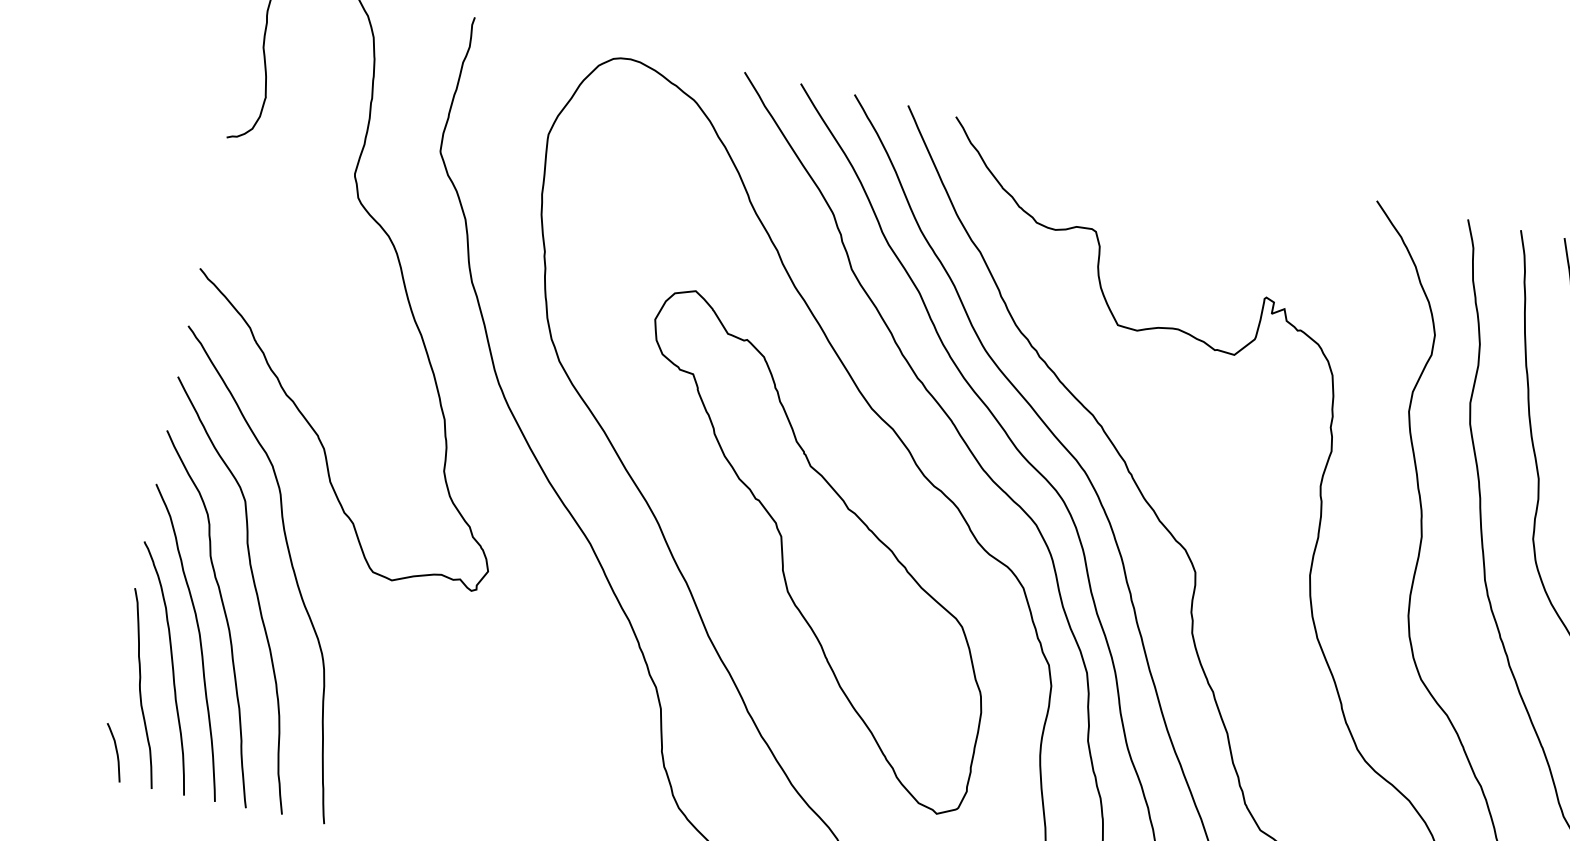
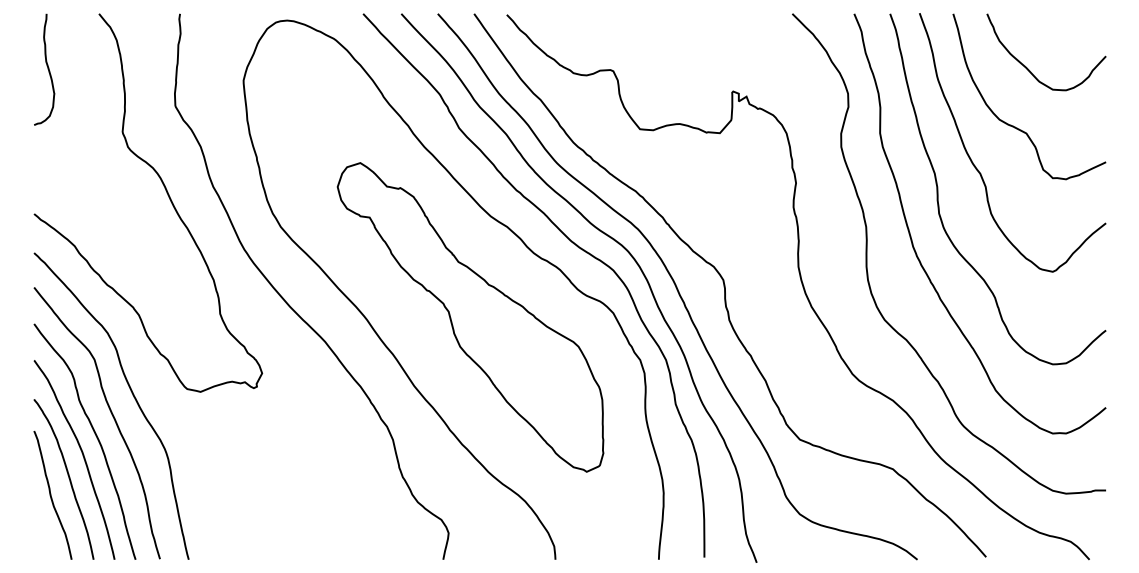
curve: (114, 750) -> (42, 539), removed

